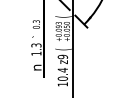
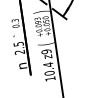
text: (63, 16) -> (41, 11), ( -> )
text: (36, 49) -> (19, 48), 1.3 -> 2.5

